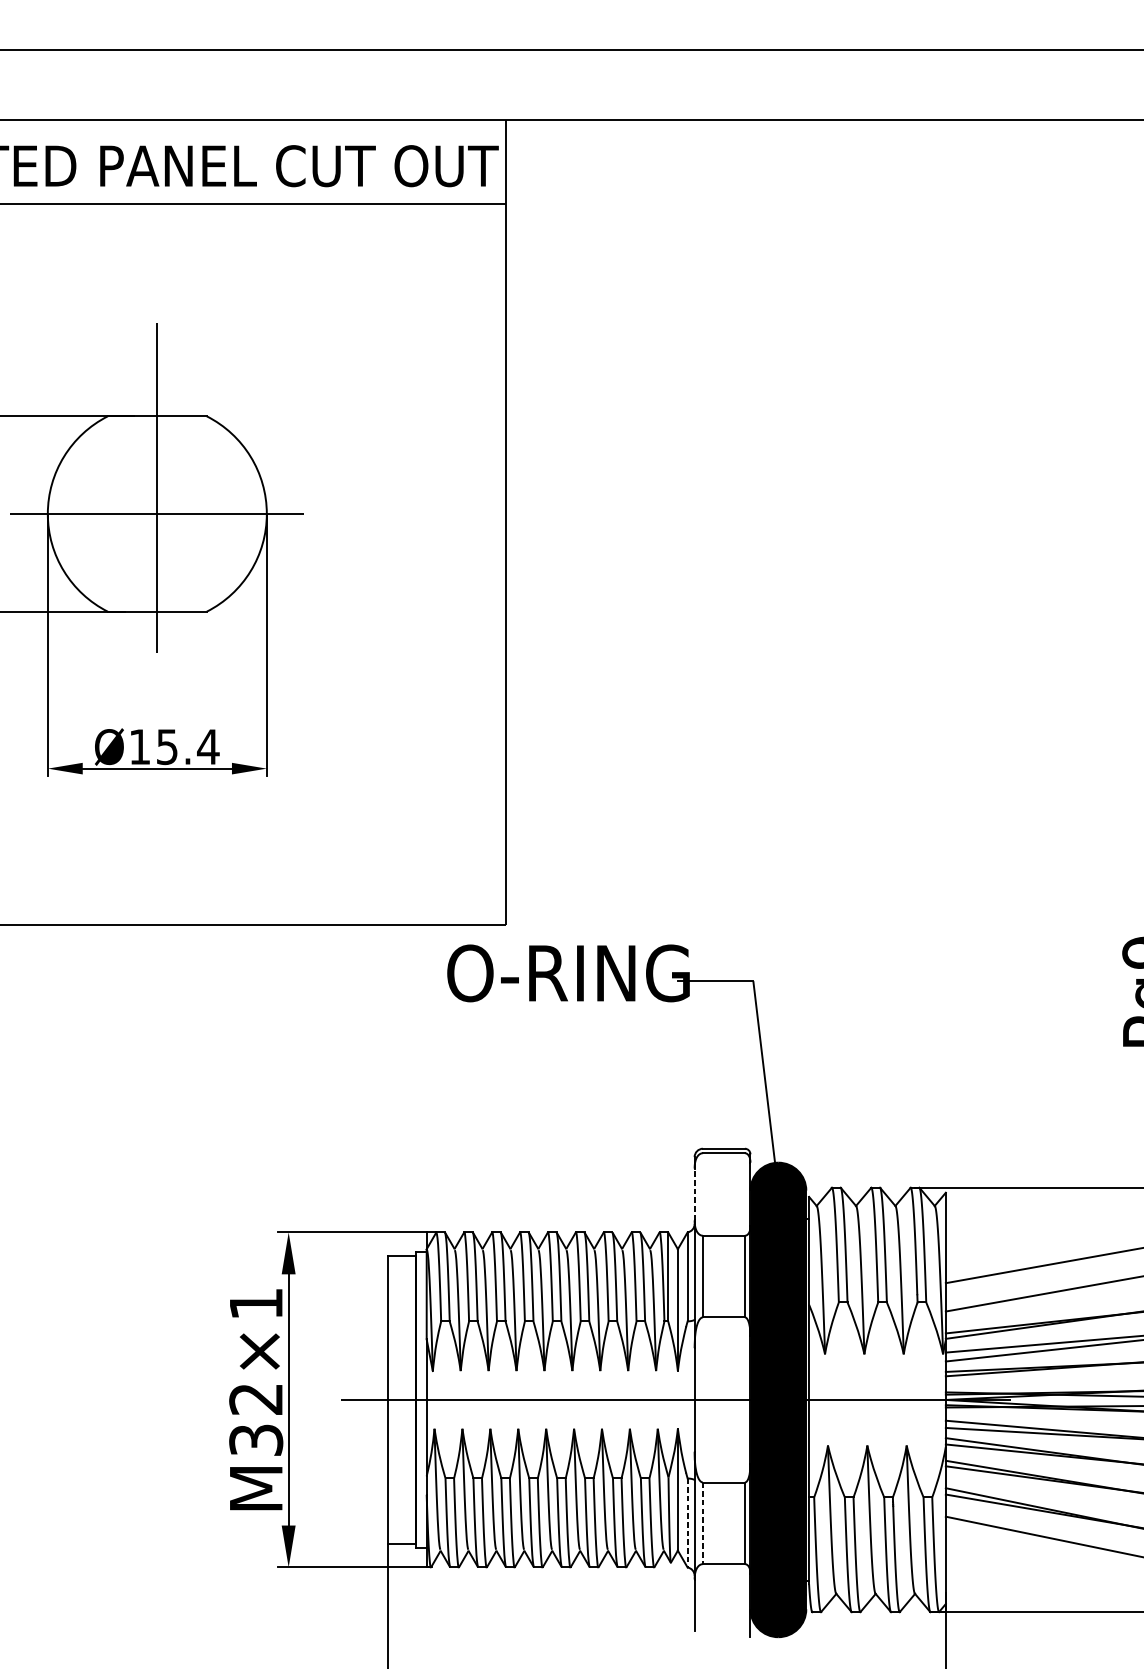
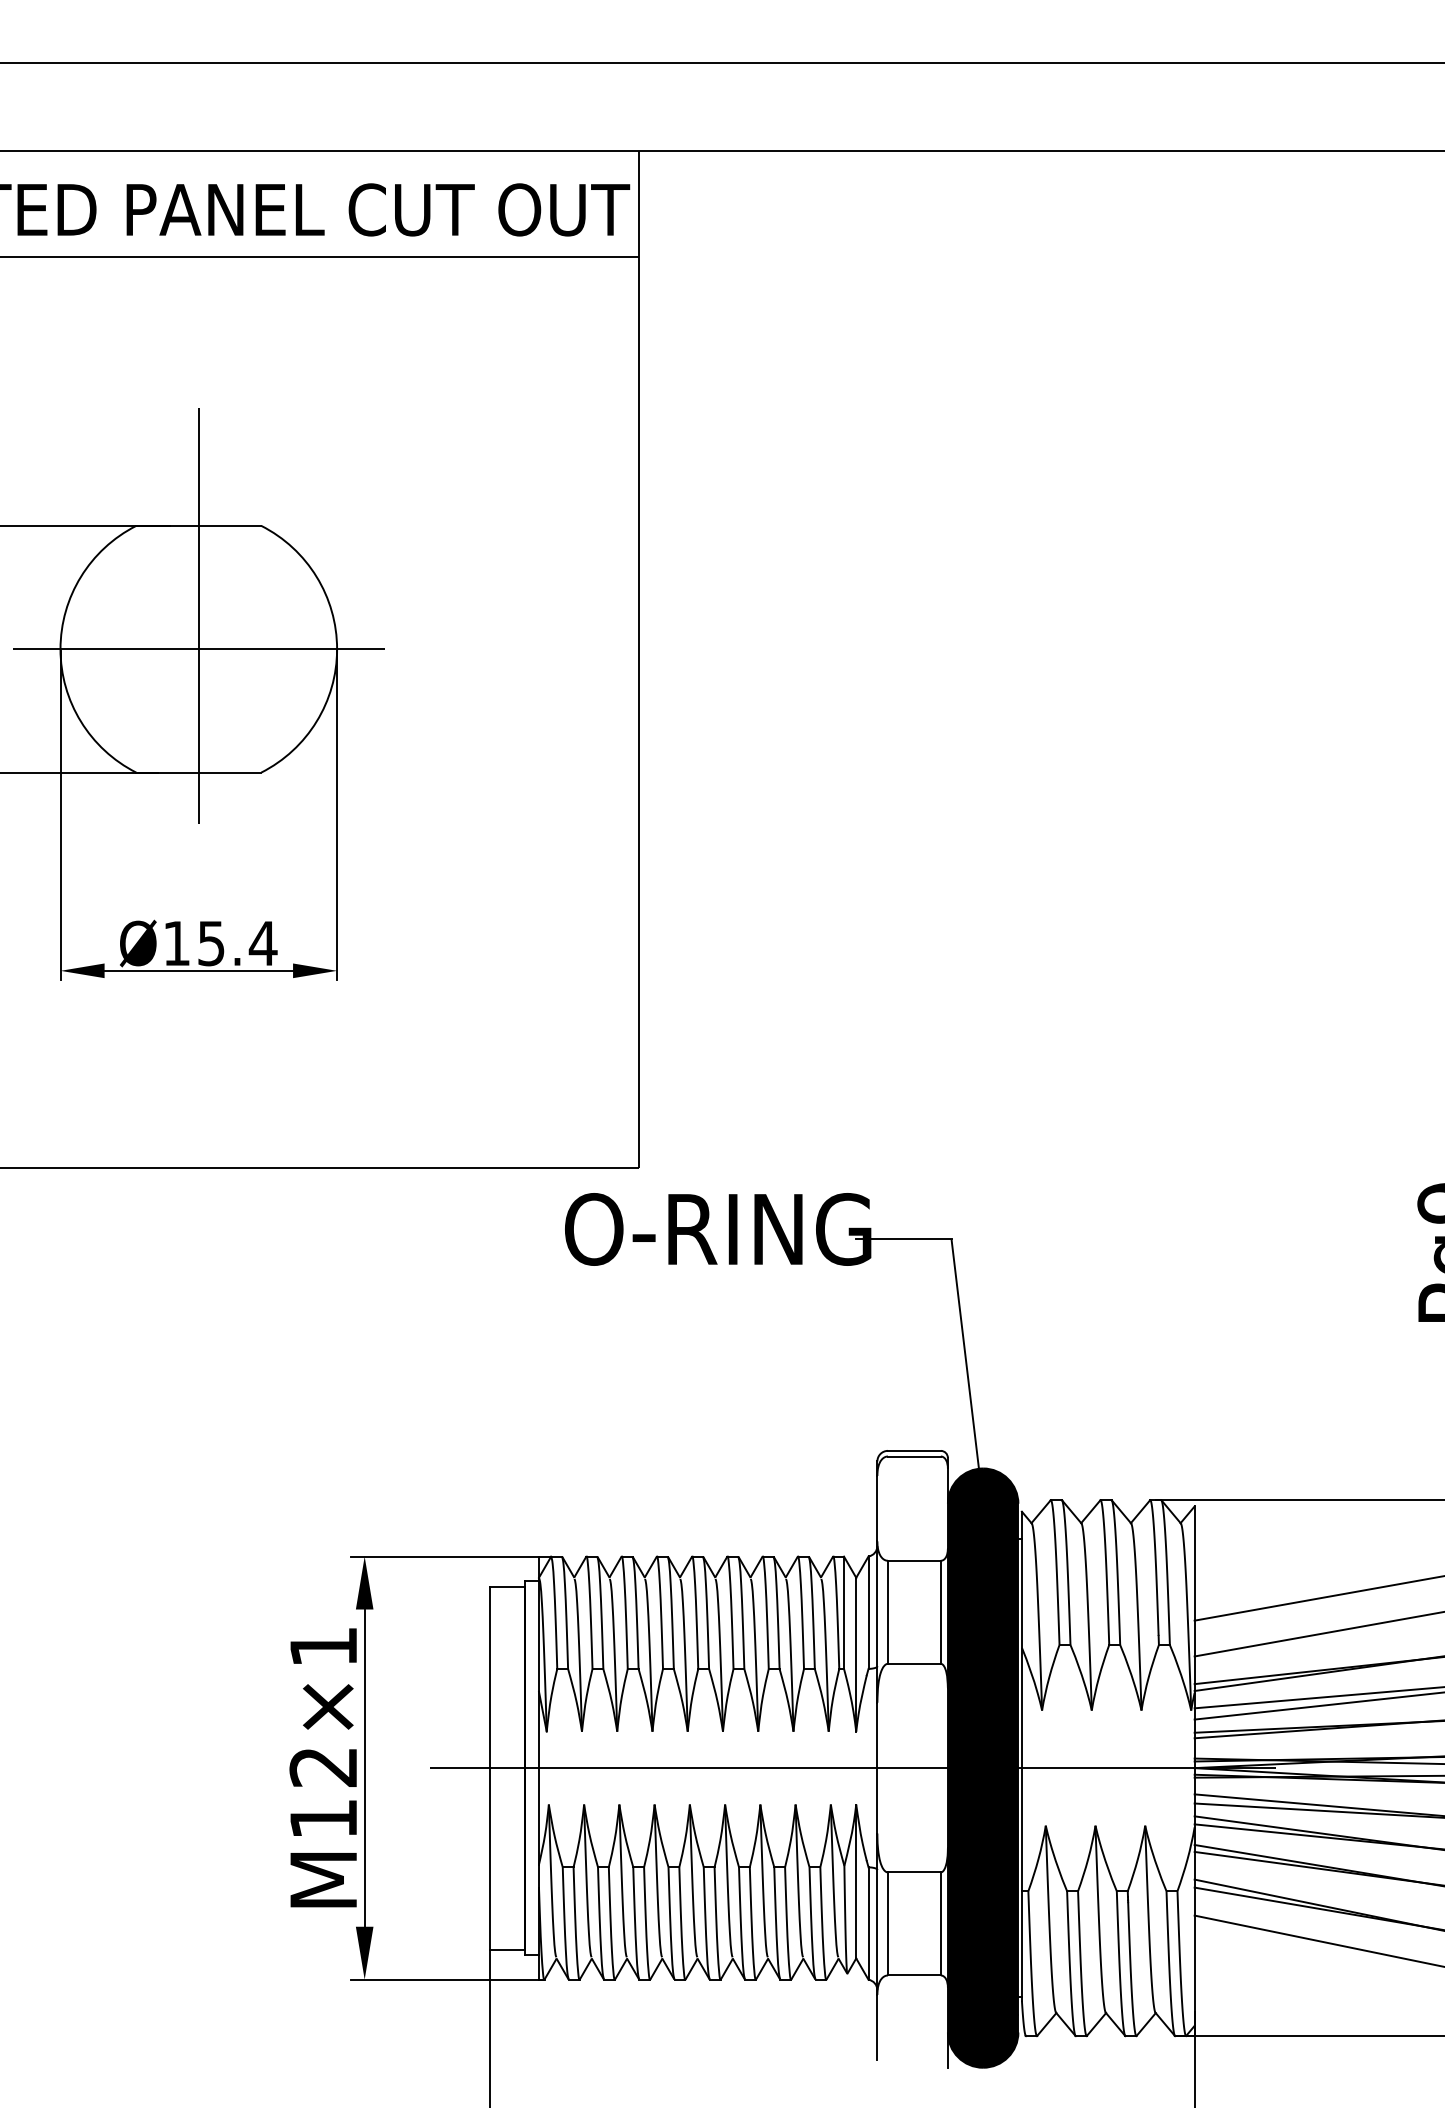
line: (694, 1194) -> (877, 1508), dashed -> solid
text: (256, 1439) -> (323, 1818), M32×1 -> M12×1
line: (702, 1522) -> (887, 1923), dashed -> solid
line: (687, 1523) -> (868, 1924), dashed -> solid

